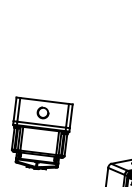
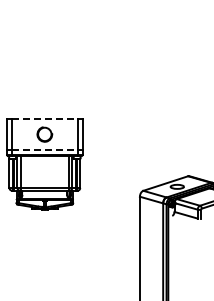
line: (44, 100) -> (44, 118), solid -> dashed
line: (41, 124) -> (44, 150), solid -> dashed

